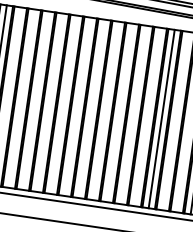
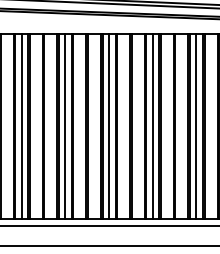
line: (35, 100) -> (65, 126), added
line: (78, 106) -> (109, 126), added
line: (119, 112) -> (152, 126), added

